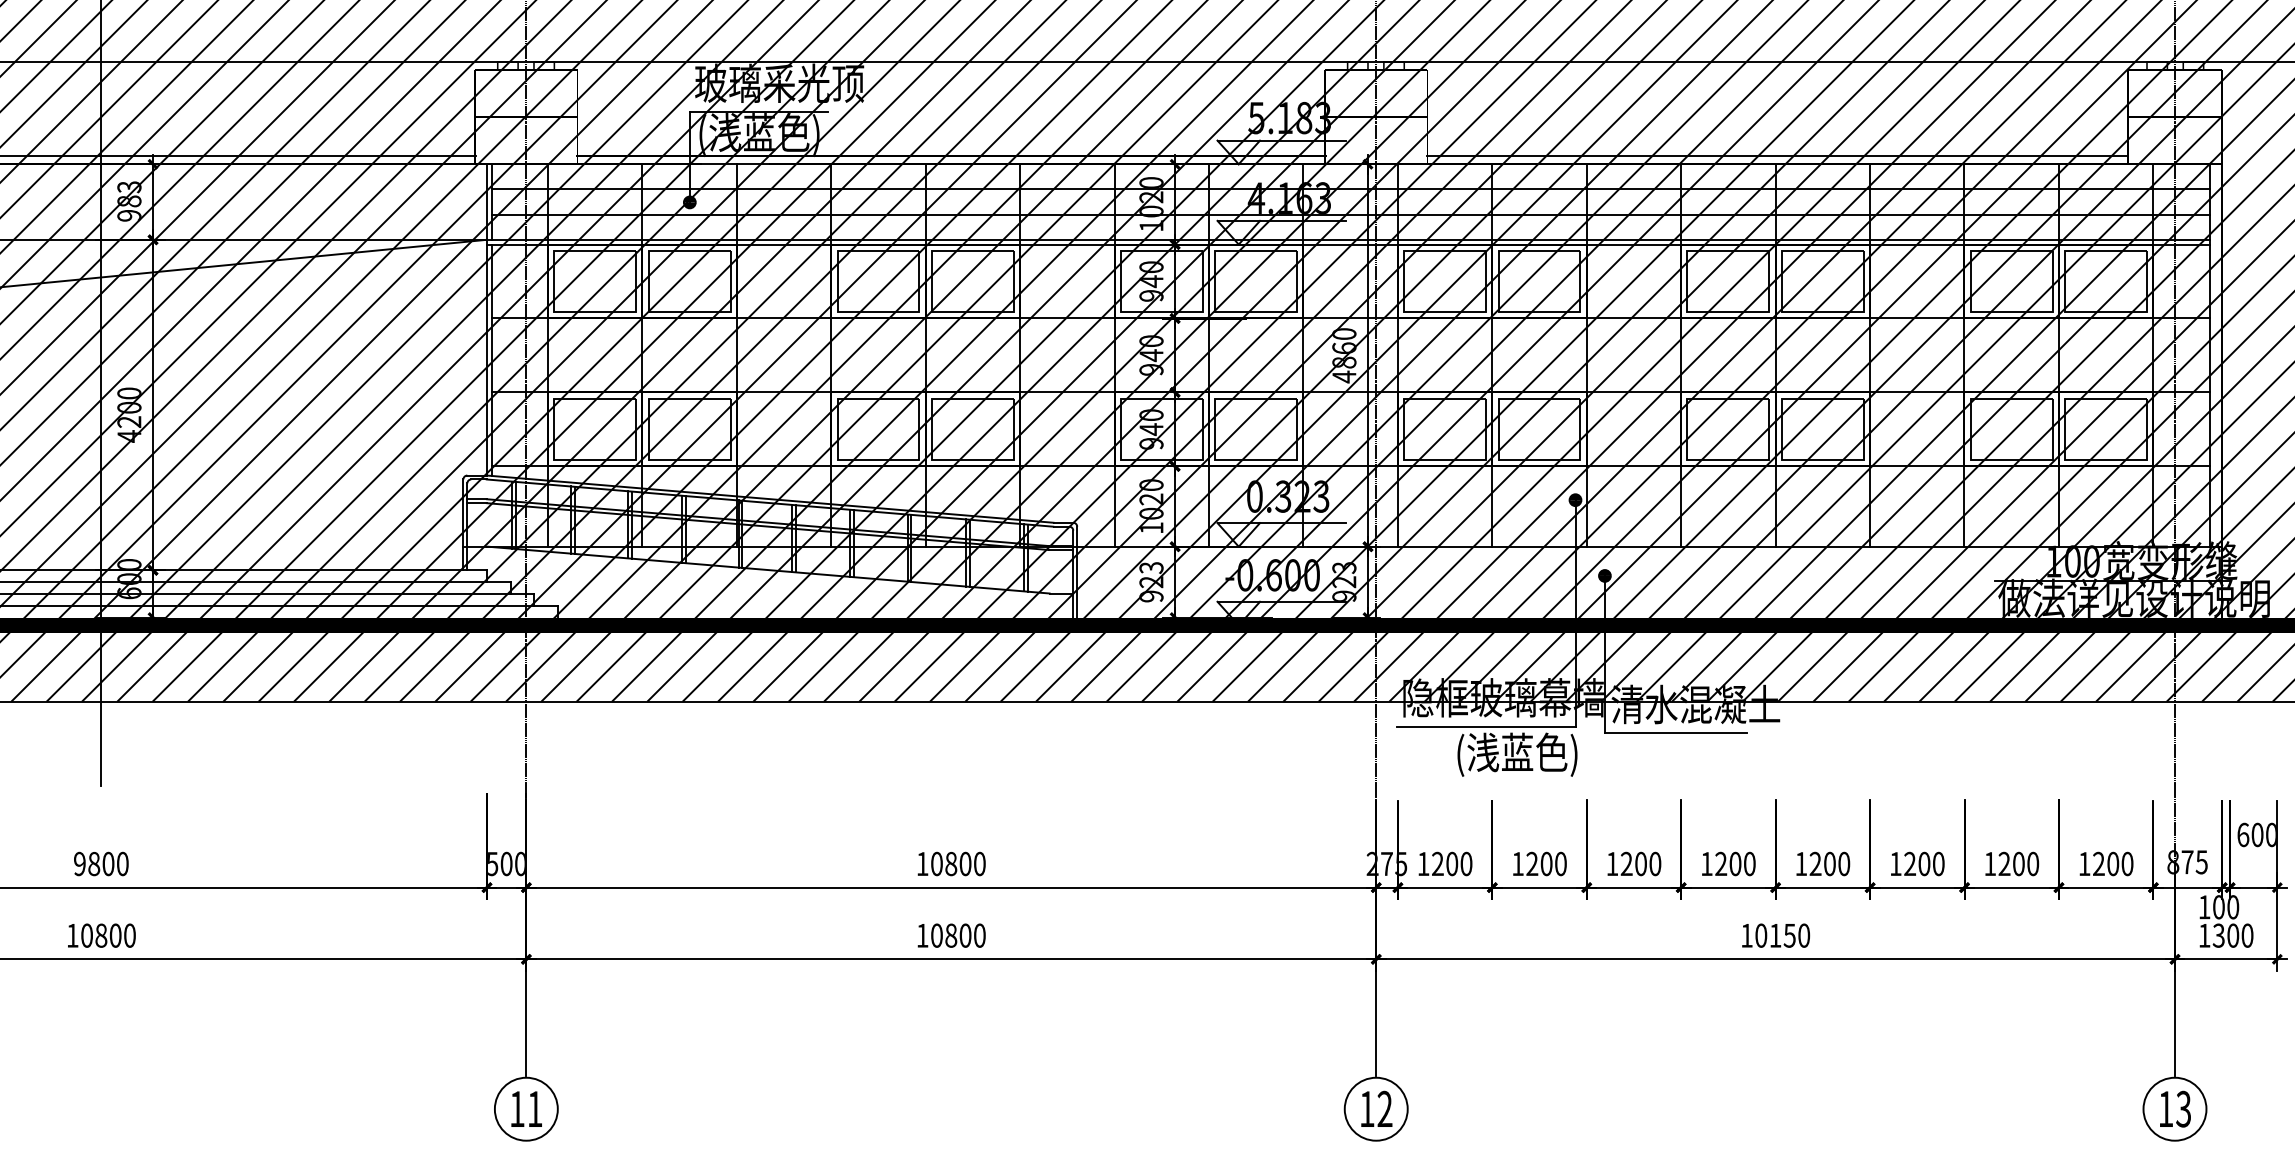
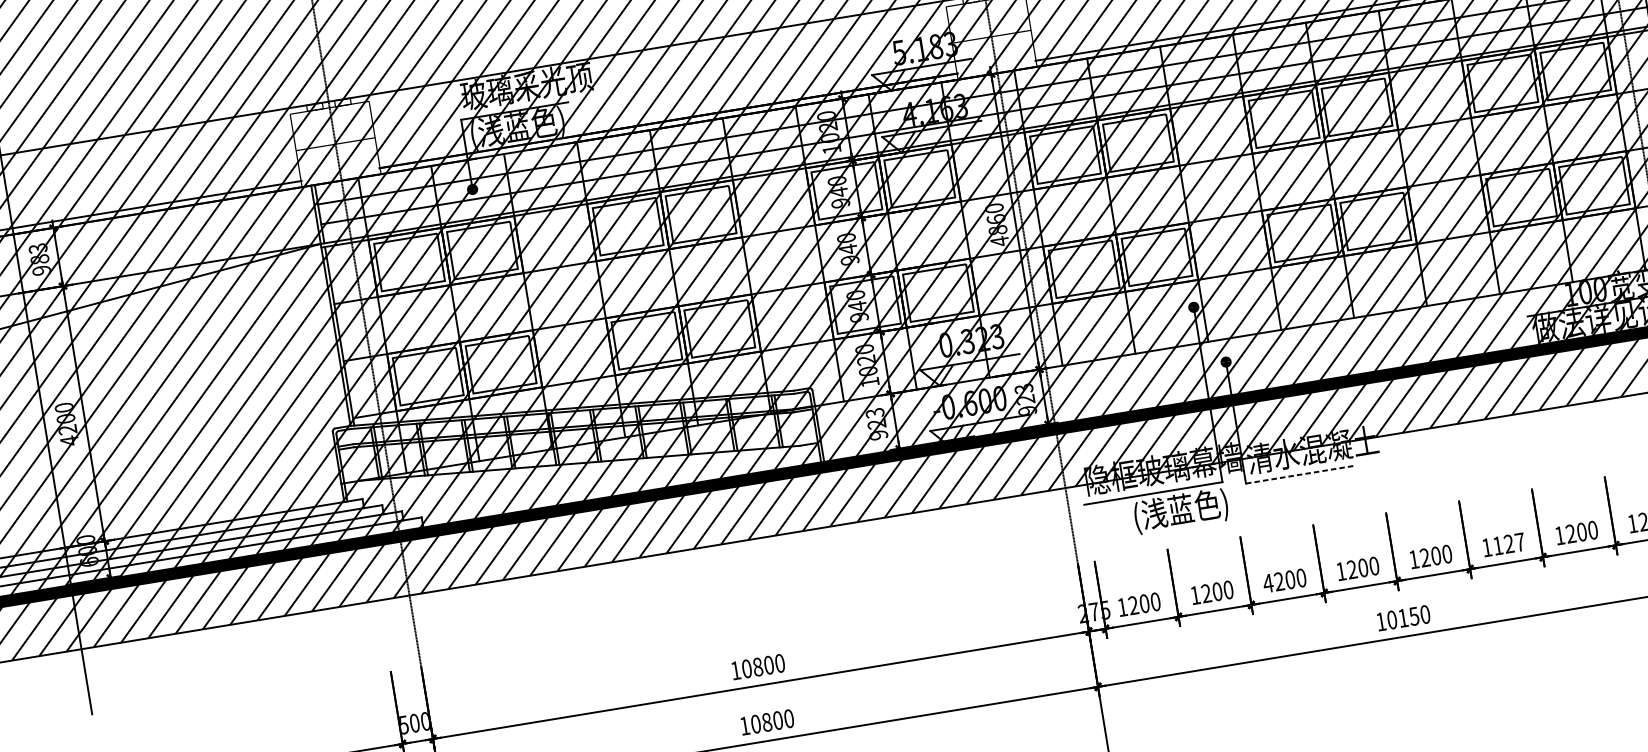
line: (1676, 733) -> (1301, 474), solid -> dashed
text: (1612, 863) -> (1268, 583), 1200 -> 4200
text: (1924, 863) -> (1509, 543), 1200 -> 1127

